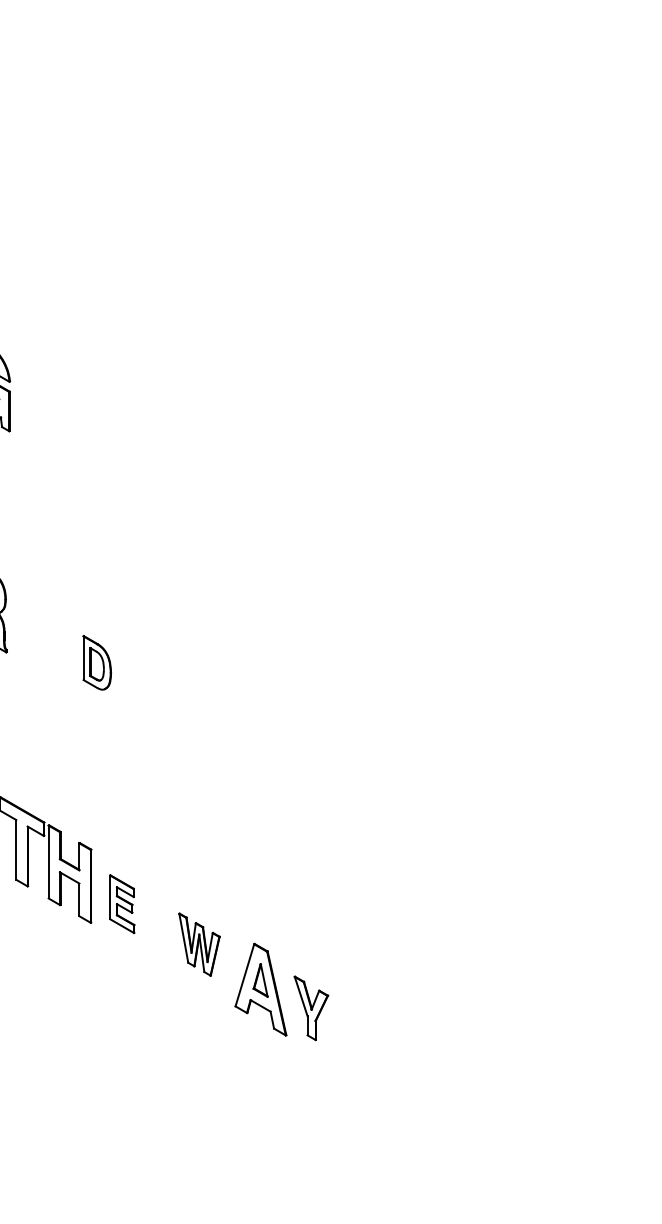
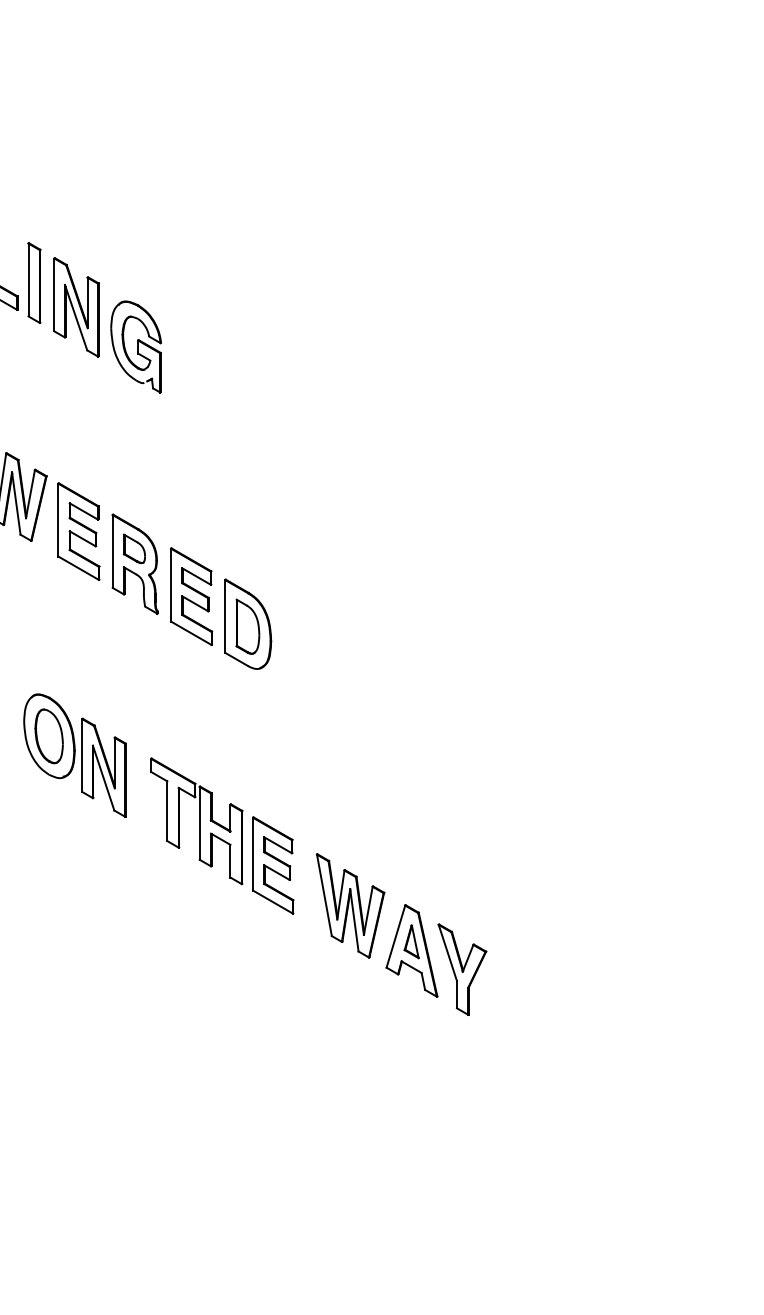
part: (40, 635) -> (191, 596), added
part: (97, 662) -> (248, 623), size x1.67
part: (122, 904) -> (273, 865), size x1.67
part: (199, 944) -> (350, 905), size x1.67
part: (311, 1008) -> (462, 969), size x1.43

